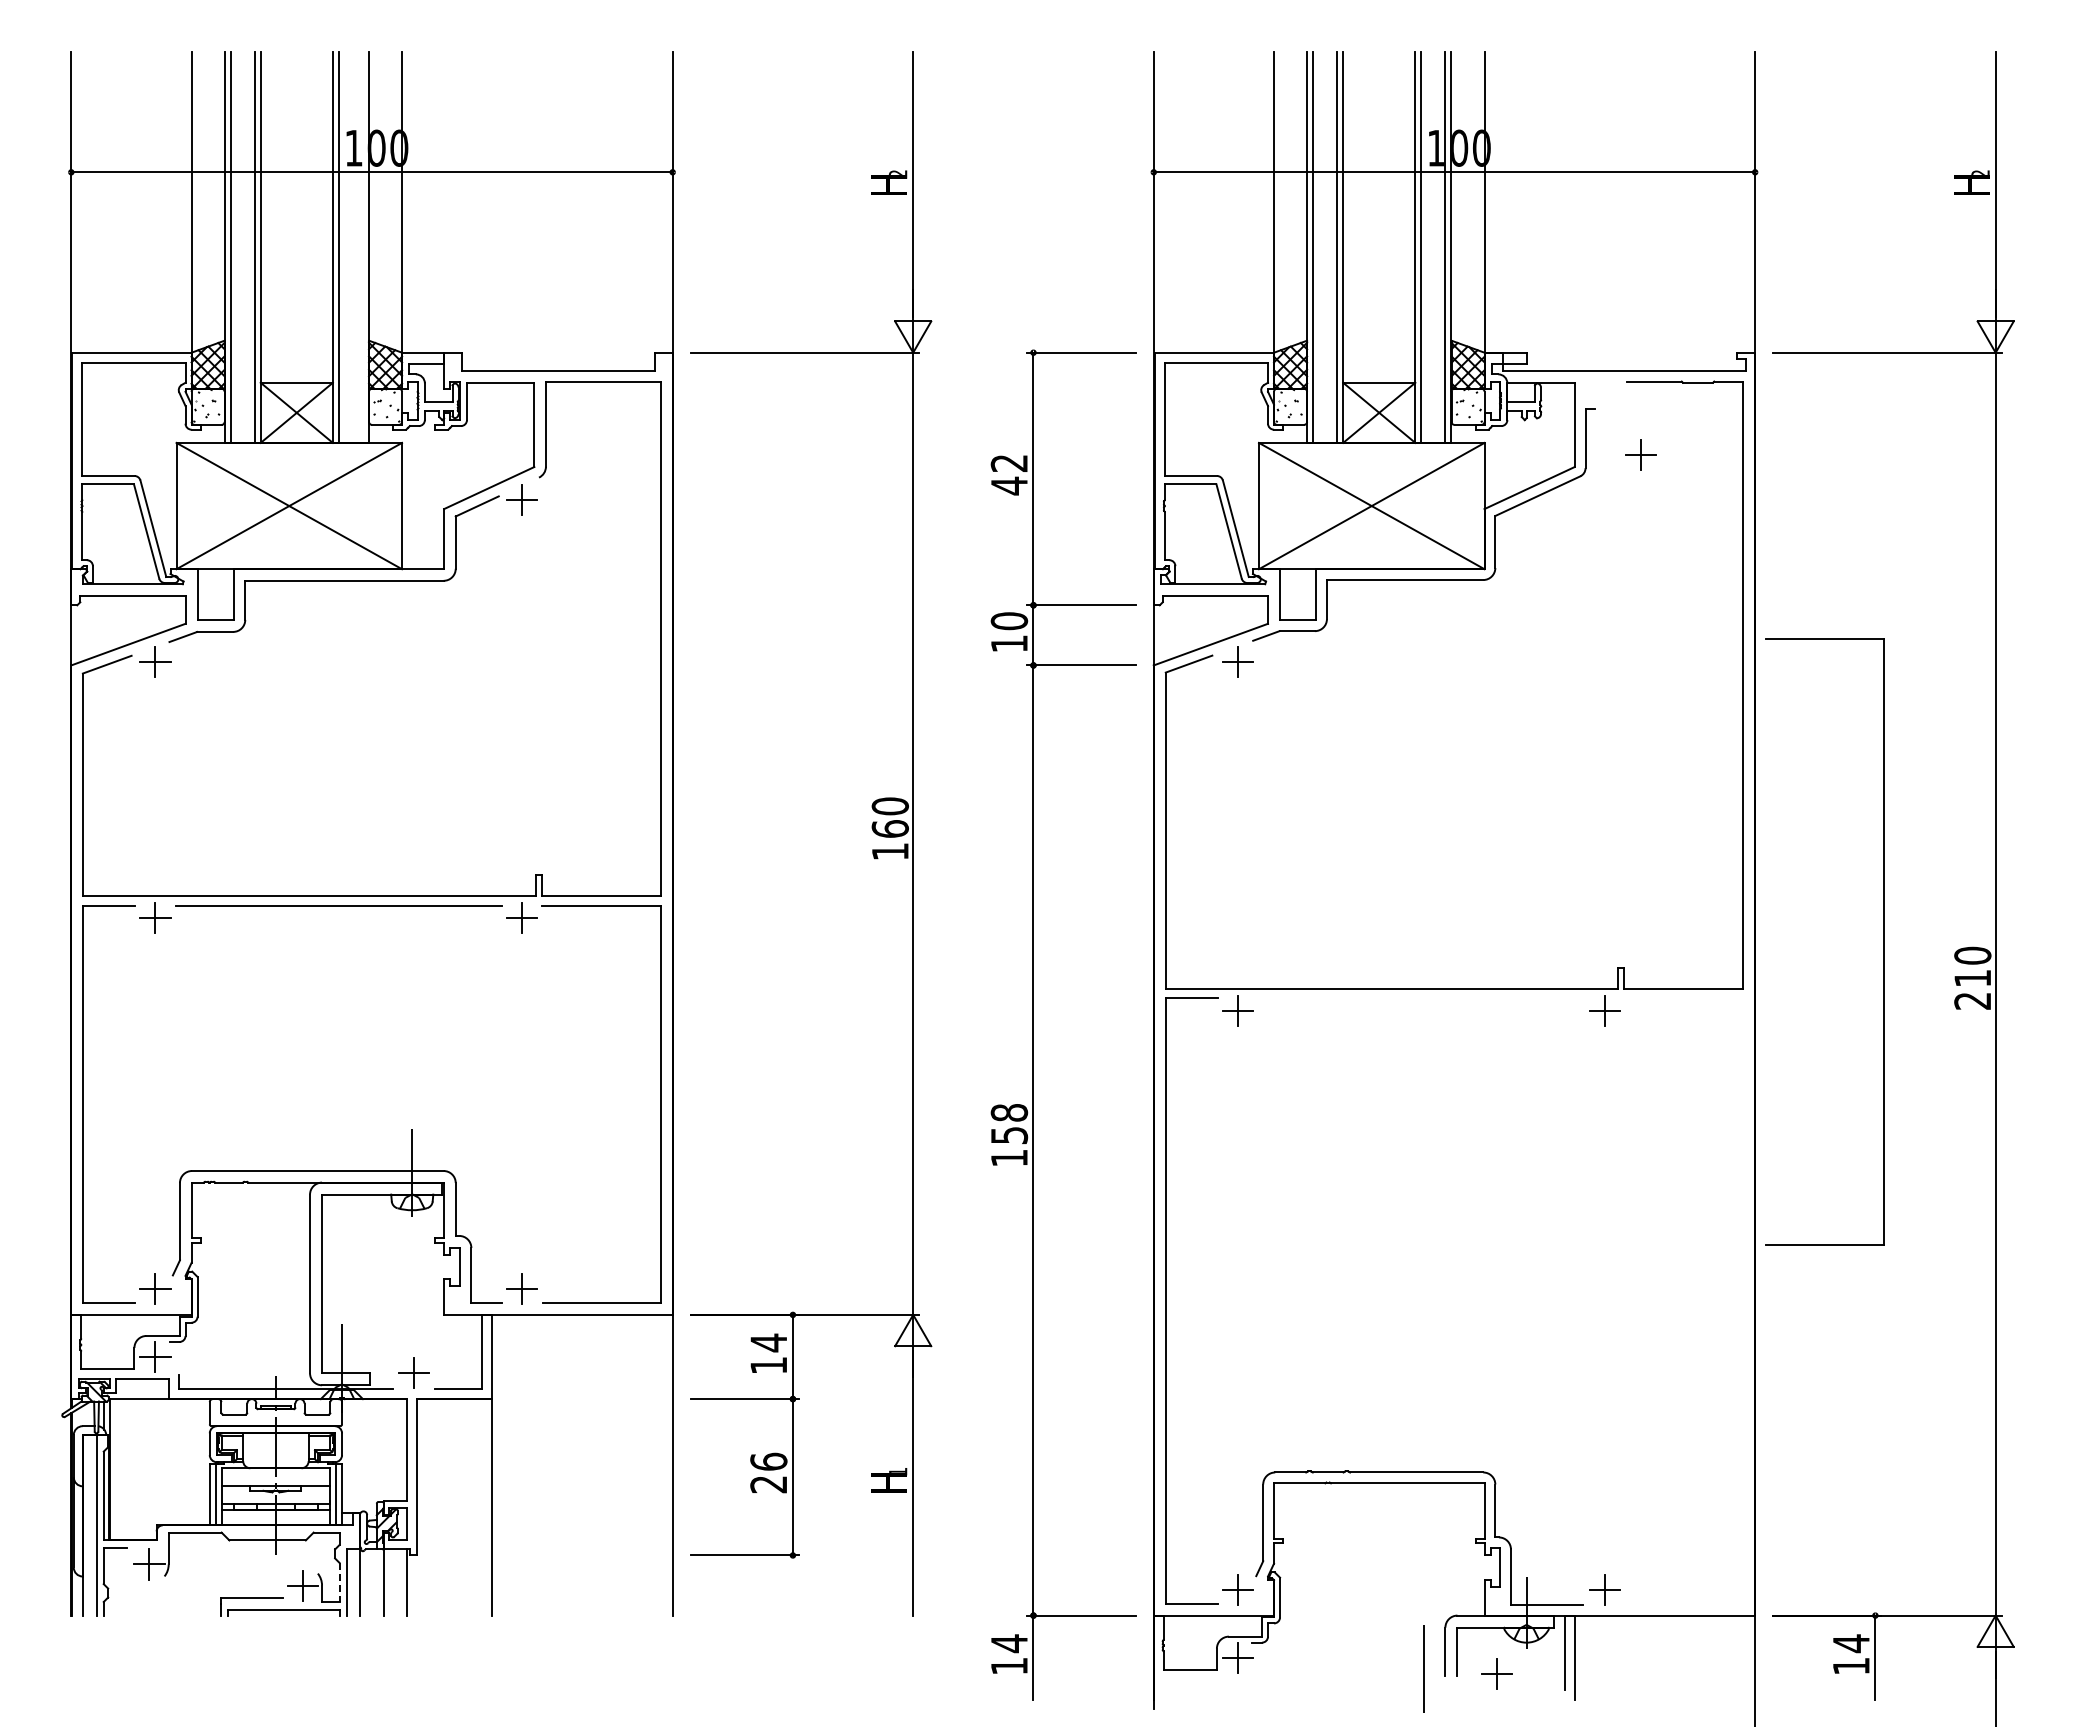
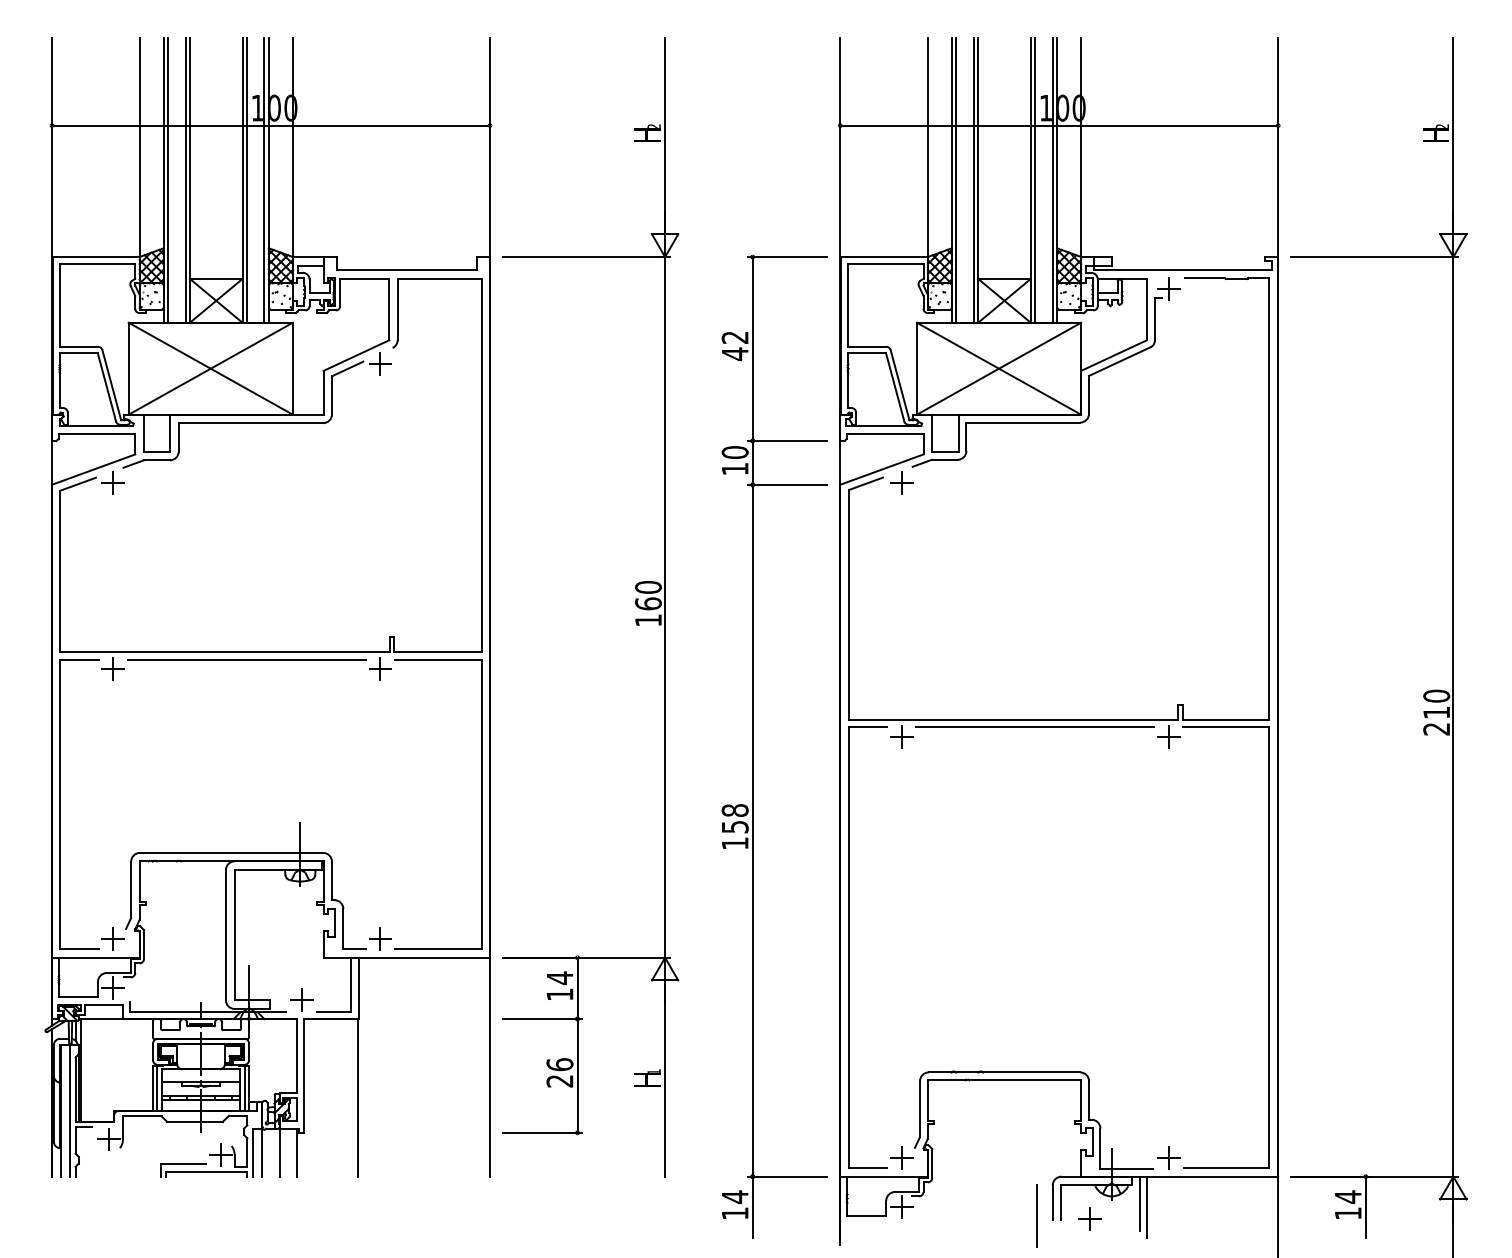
line: (362, 247) -> (264, 180), added
part: (1640, 454) -> (1168, 288), moved
part: (1883, 941) -> (1269, 947), moved
line: (1421, 997) -> (1035, 726), added
line: (339, 1582) -> (247, 1152), dashed -> solid

